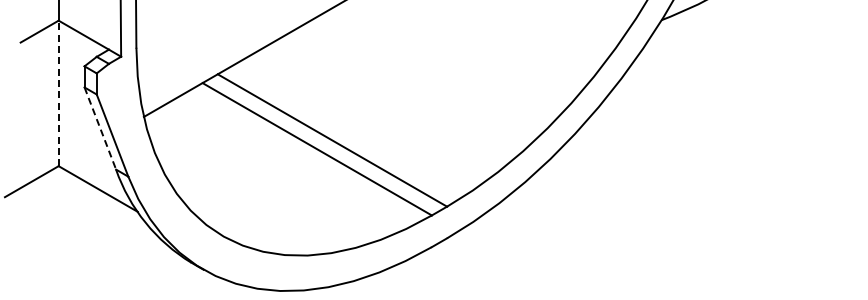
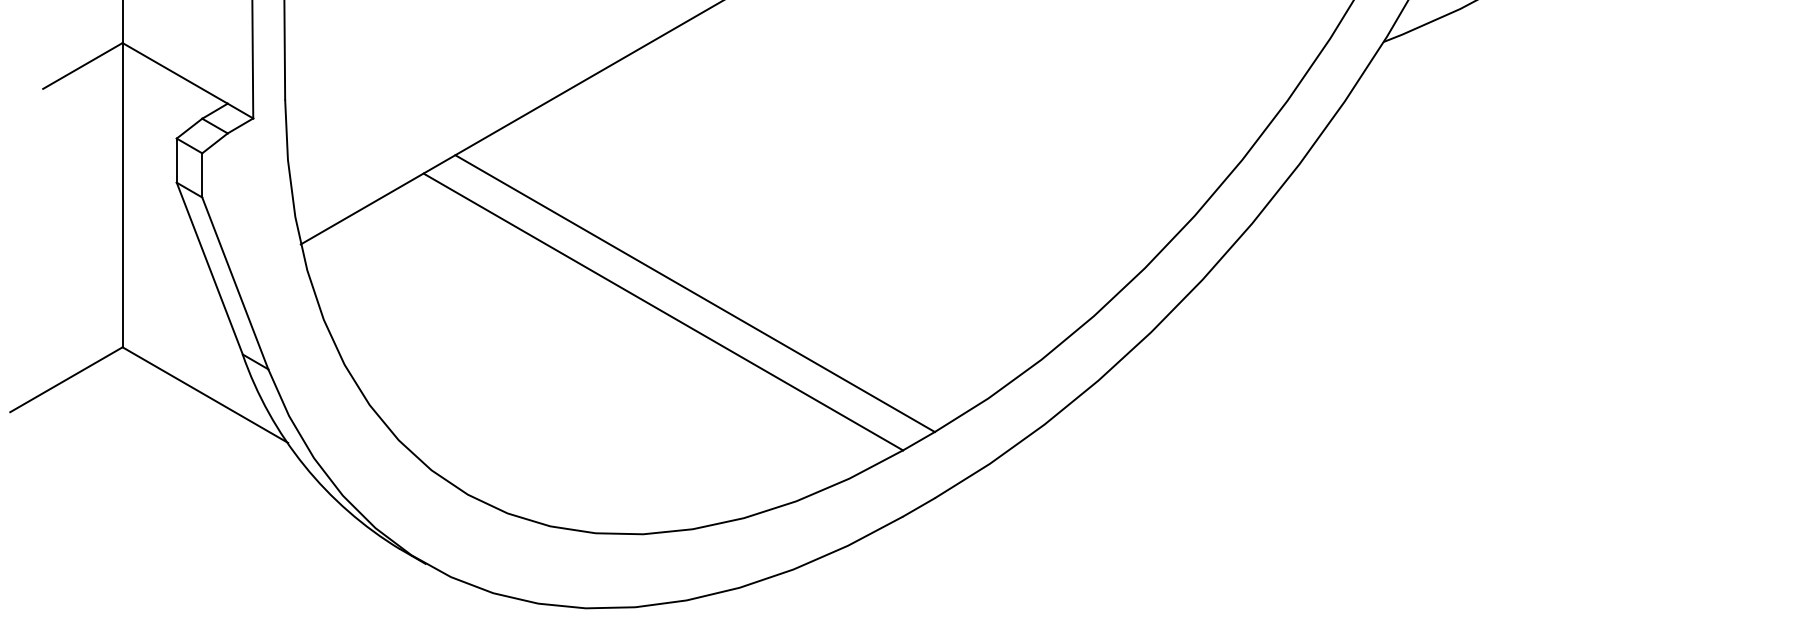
line: (58, 93) -> (122, 195), dashed -> solid
line: (100, 129) -> (210, 270), dashed -> solid

